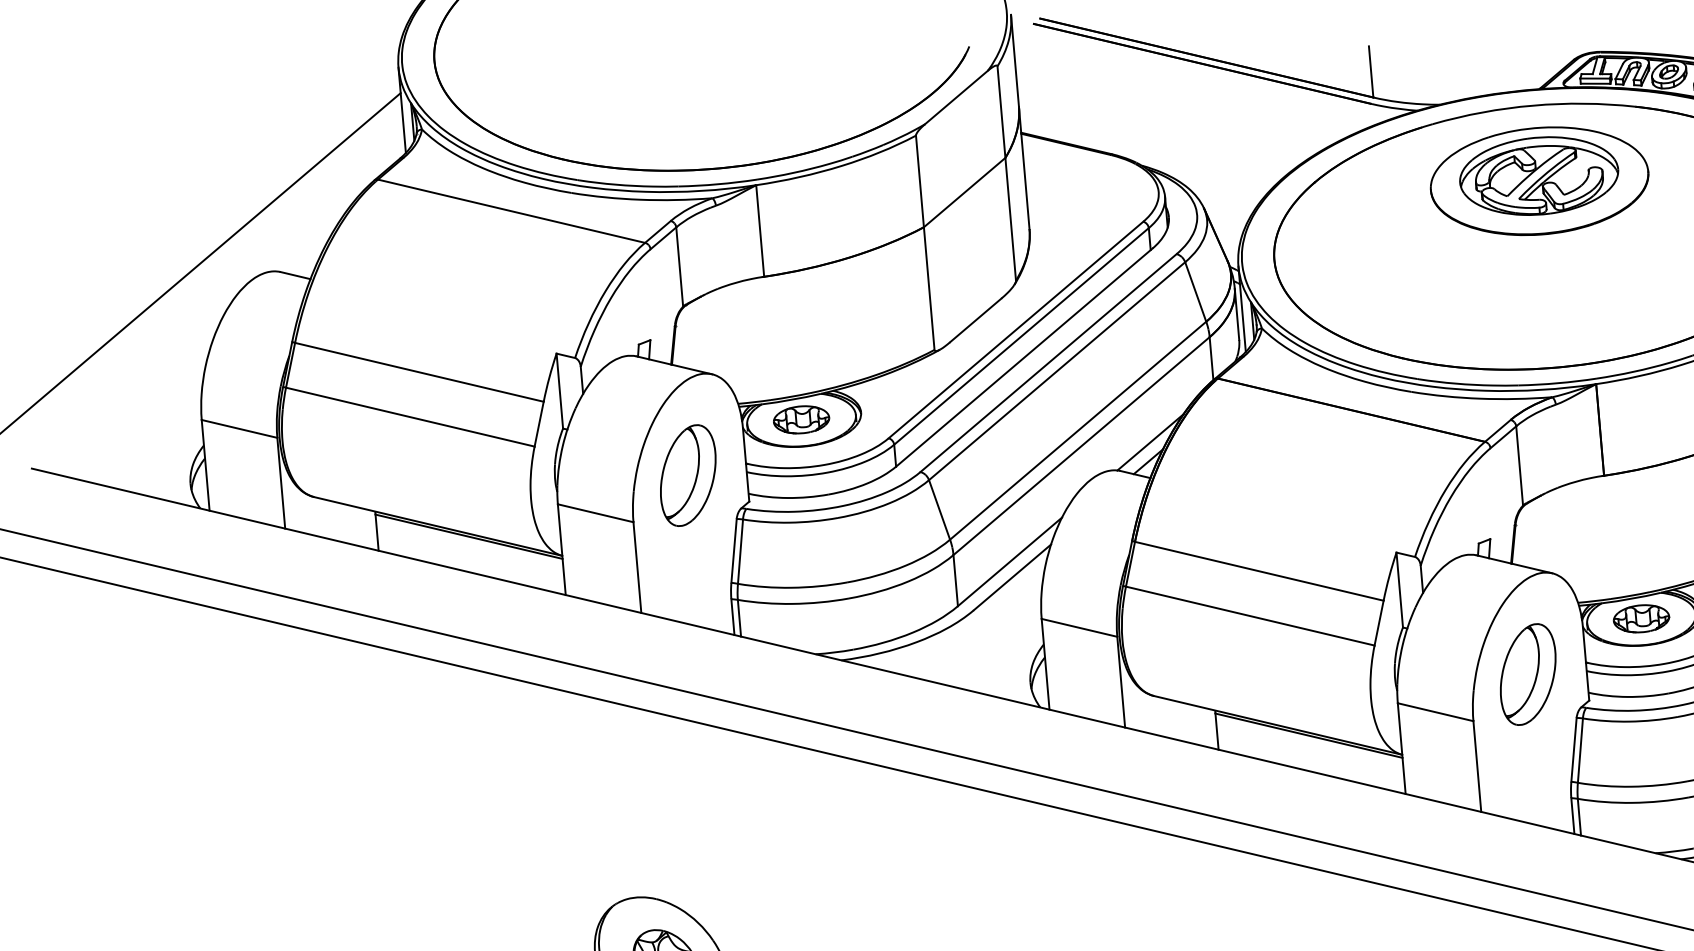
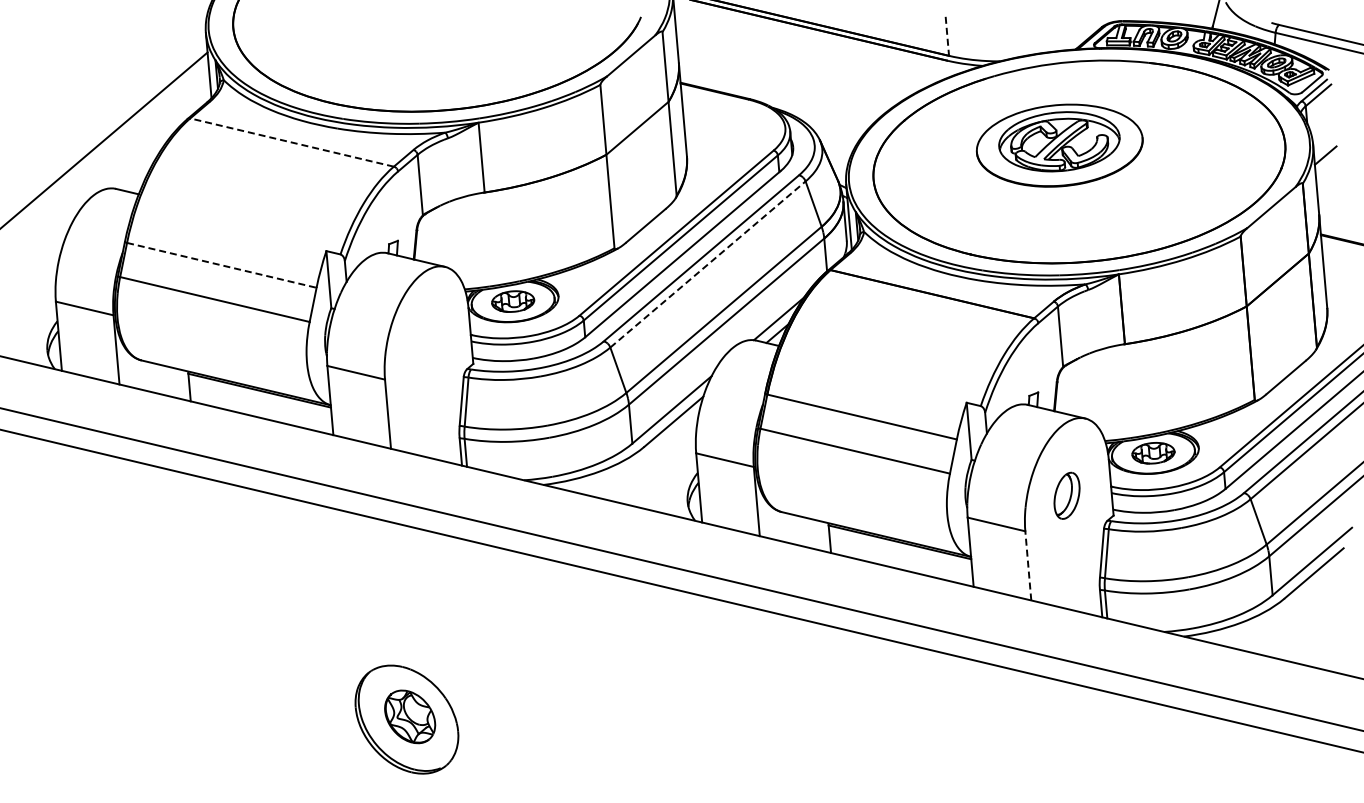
line: (1371, 72) -> (947, 36), solid -> dashed
part: (1539, 180) -> (1059, 145), moved
line: (512, 211) -> (292, 142), solid -> dashed
line: (1057, 371) -> (708, 264), solid -> dashed
line: (420, 372) -> (222, 265), solid -> dashed
part: (687, 474) -> (426, 343), removed
part: (1527, 674) -> (1066, 495), size x0.6
line: (1477, 766) -> (1028, 565), solid -> dashed

